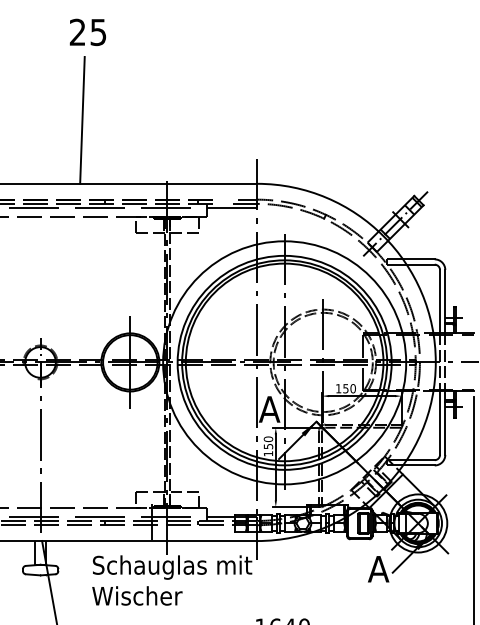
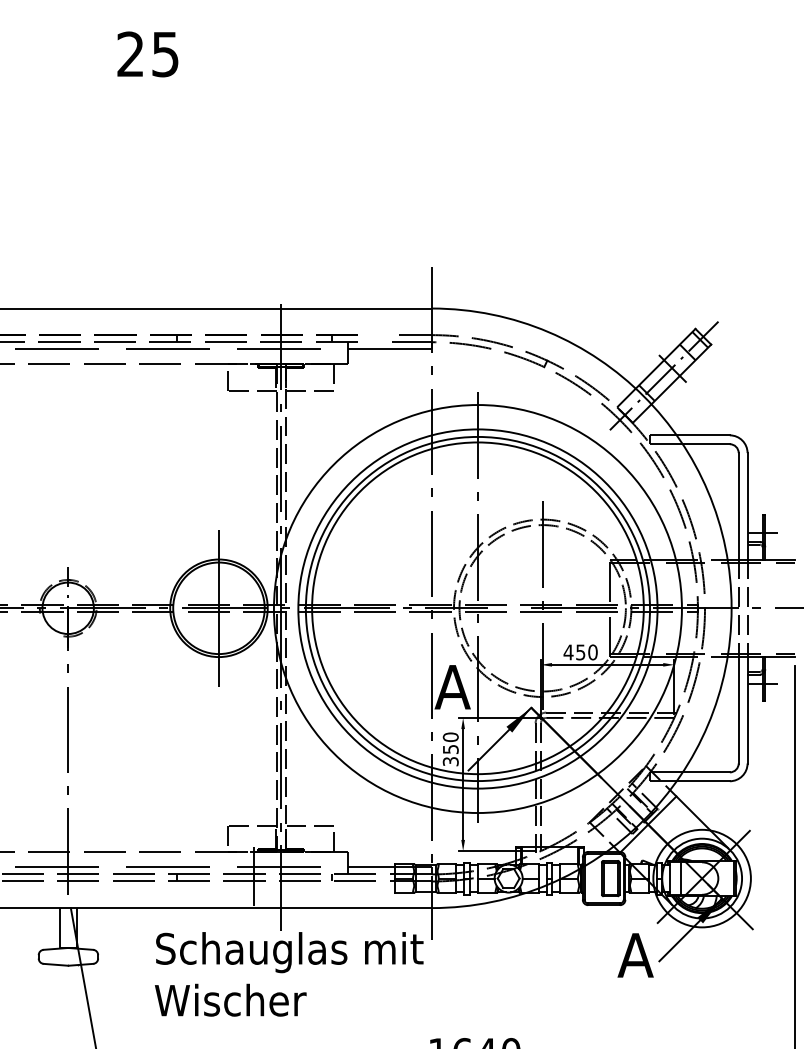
line: (82, 119) -> (138, 200), removed
text: (338, 388) -> (568, 652), 150 -> 450
text: (268, 453) -> (450, 761), 150 -> 350

